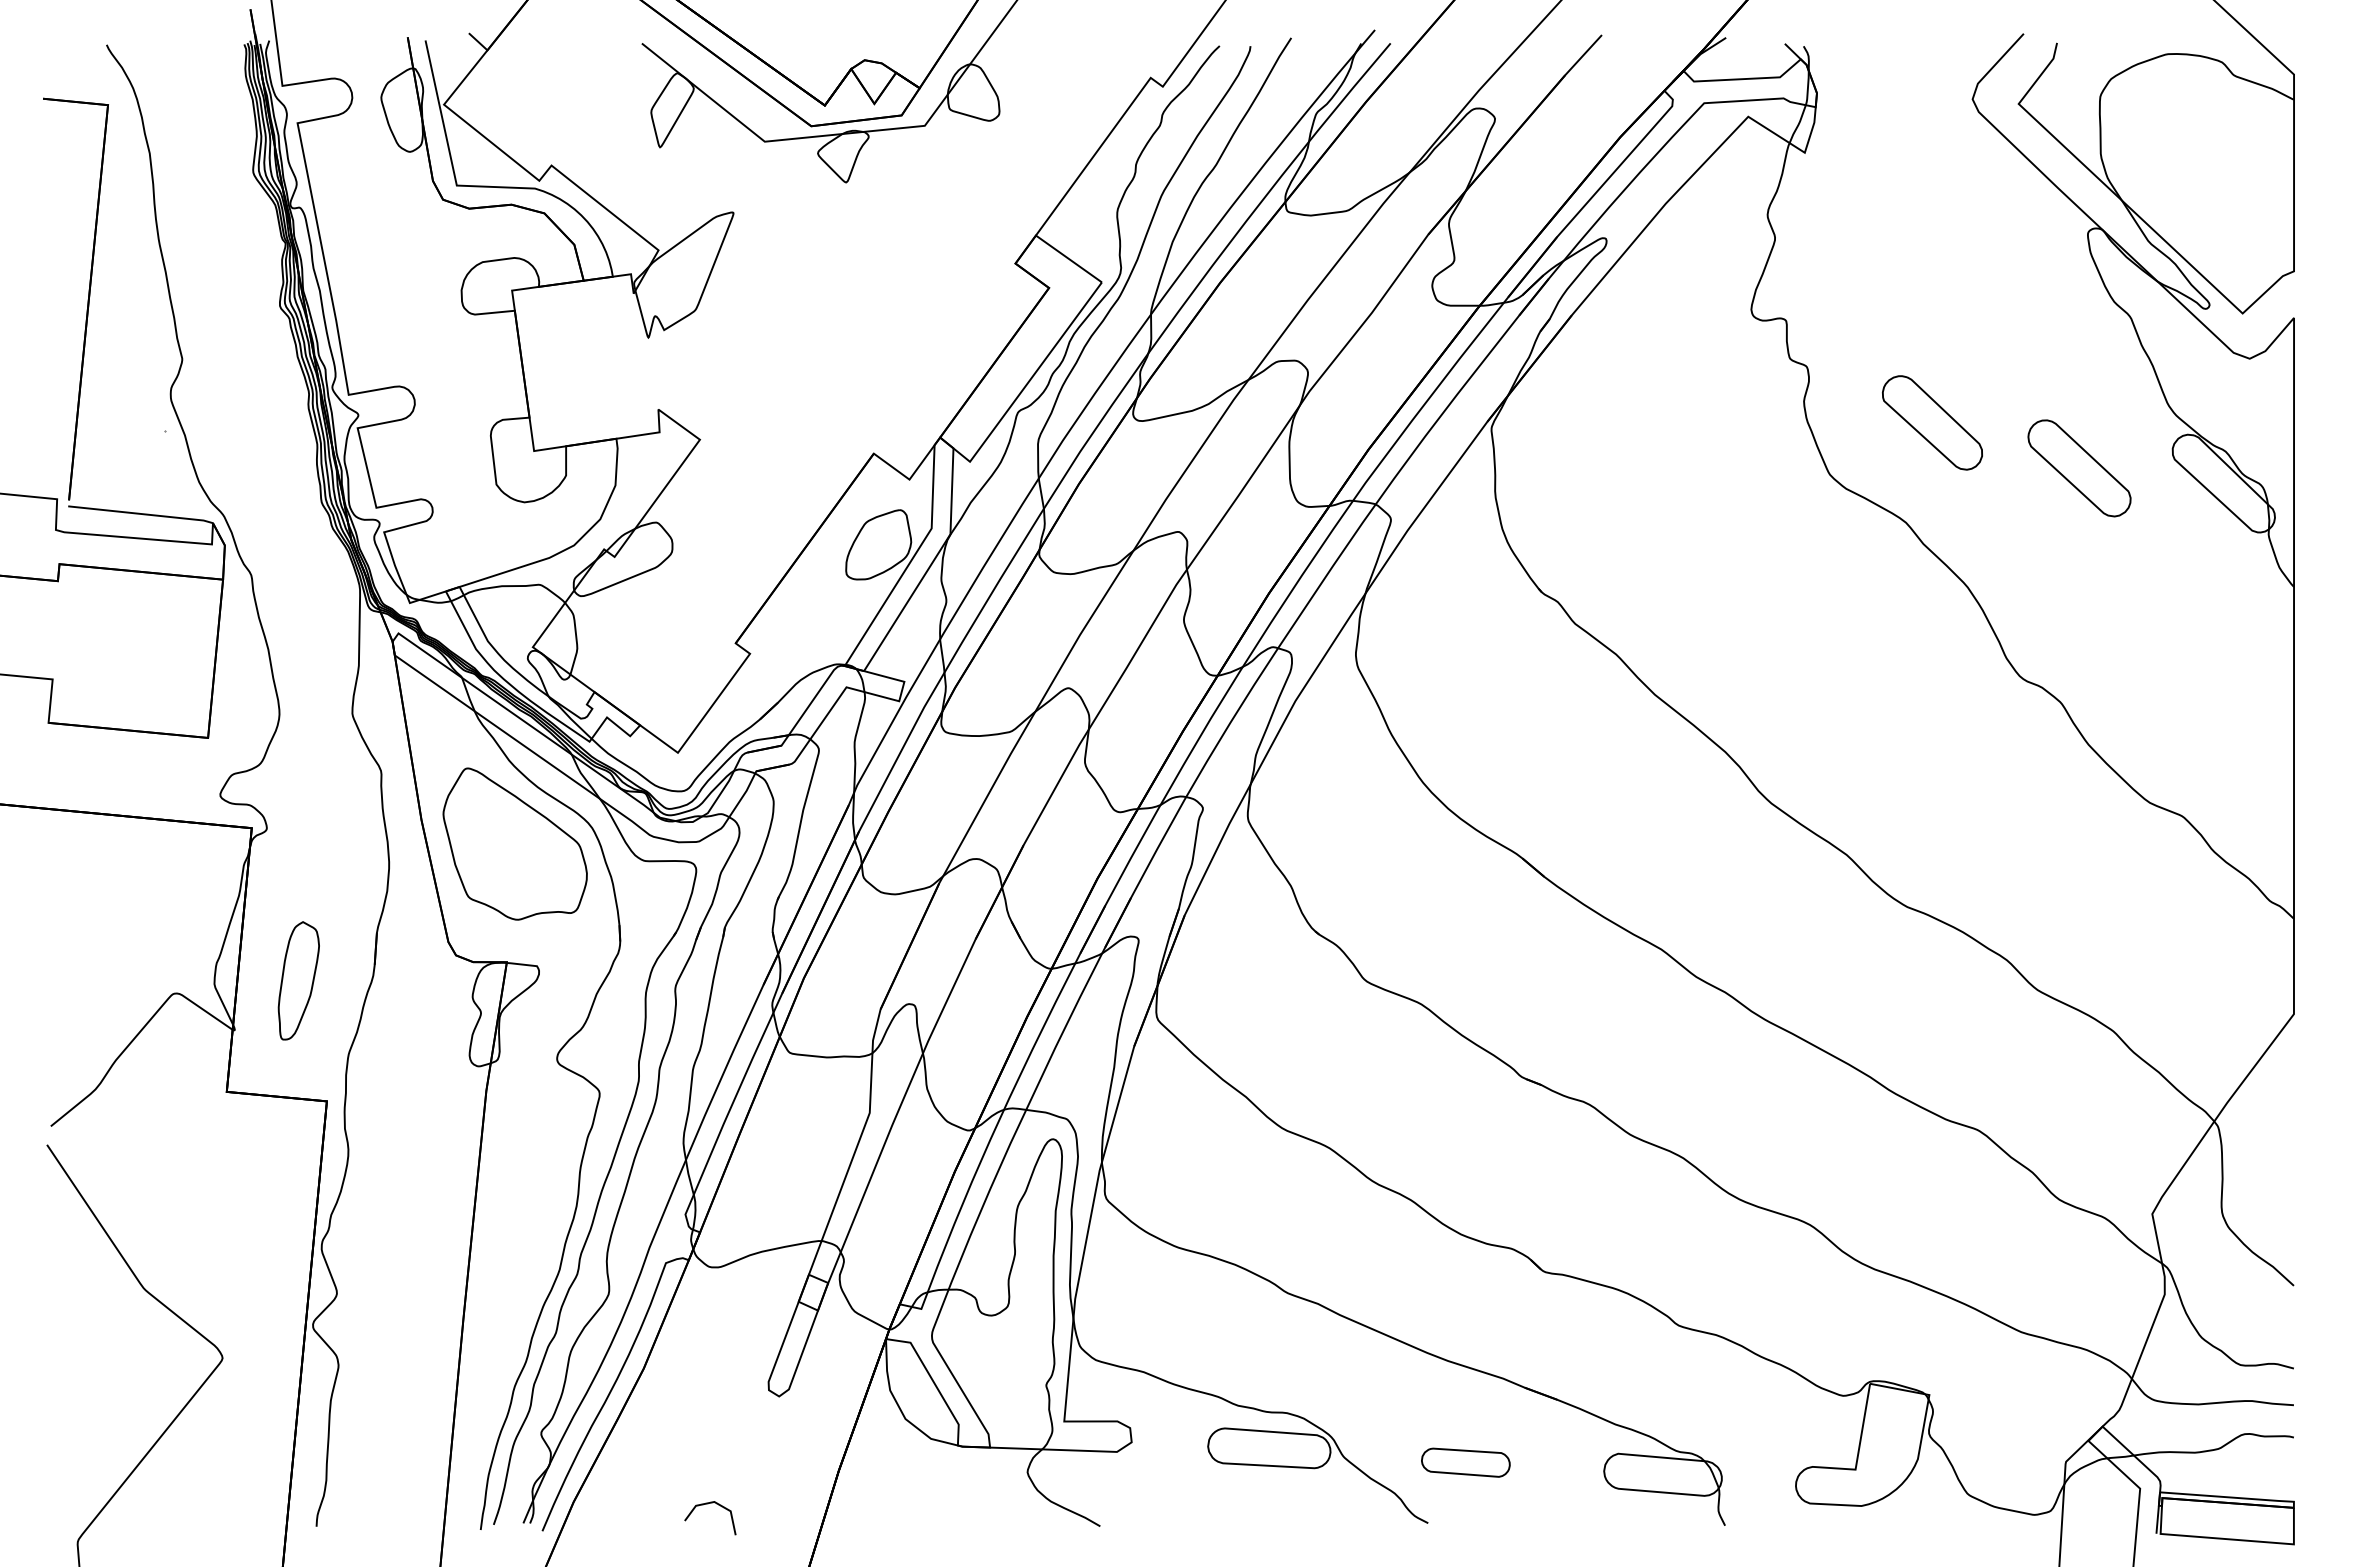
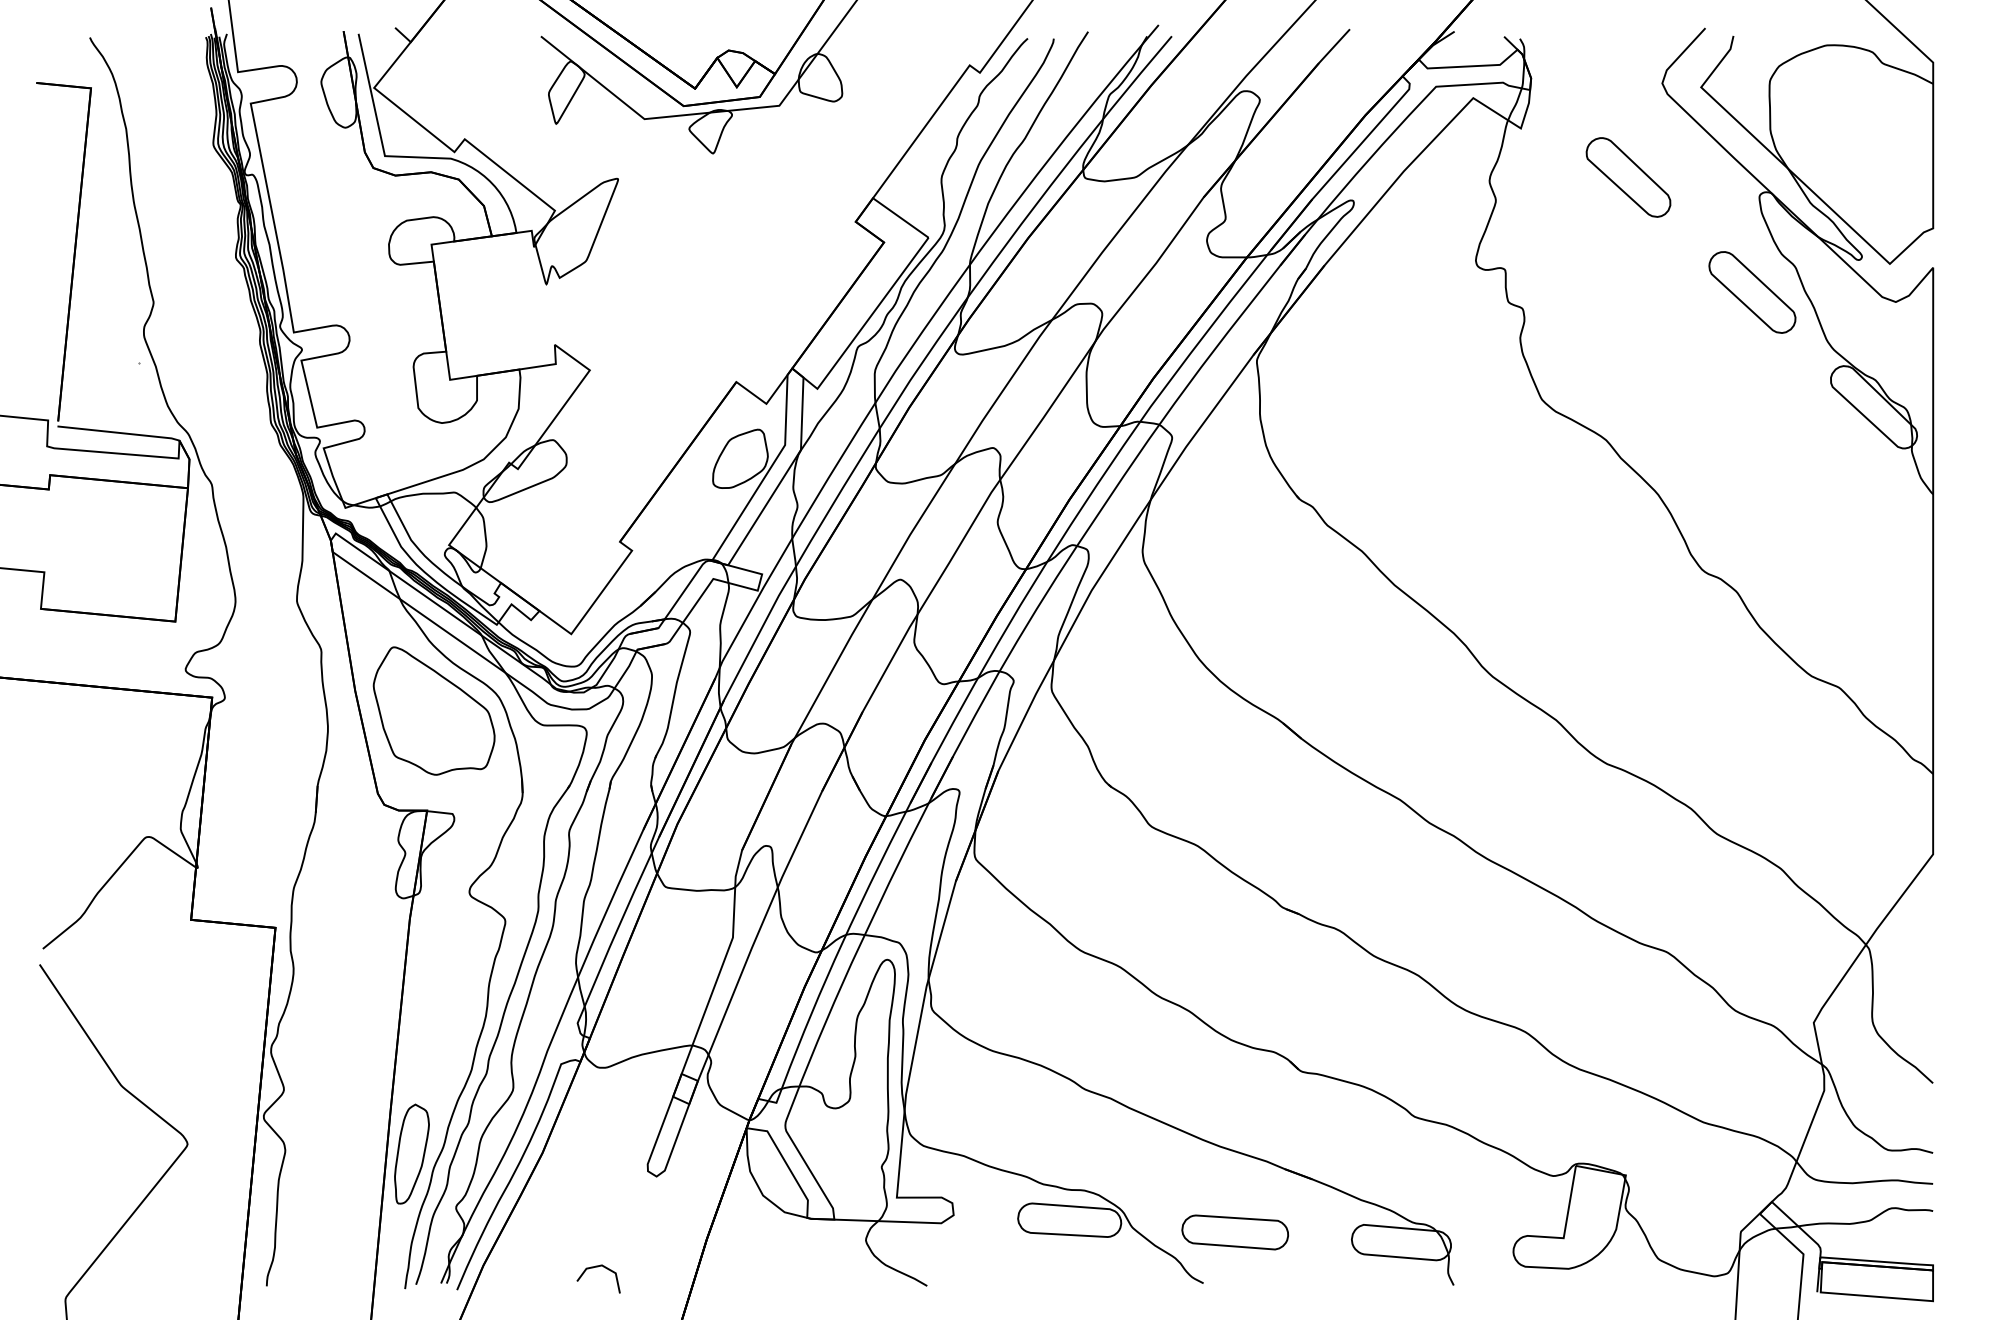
part: (1932, 422) -> (1628, 177), moved
part: (2079, 468) -> (1752, 292), moved
part: (298, 980) -> (411, 1153), moved
part: (1465, 1462) -> (1234, 1232), size x1.43

